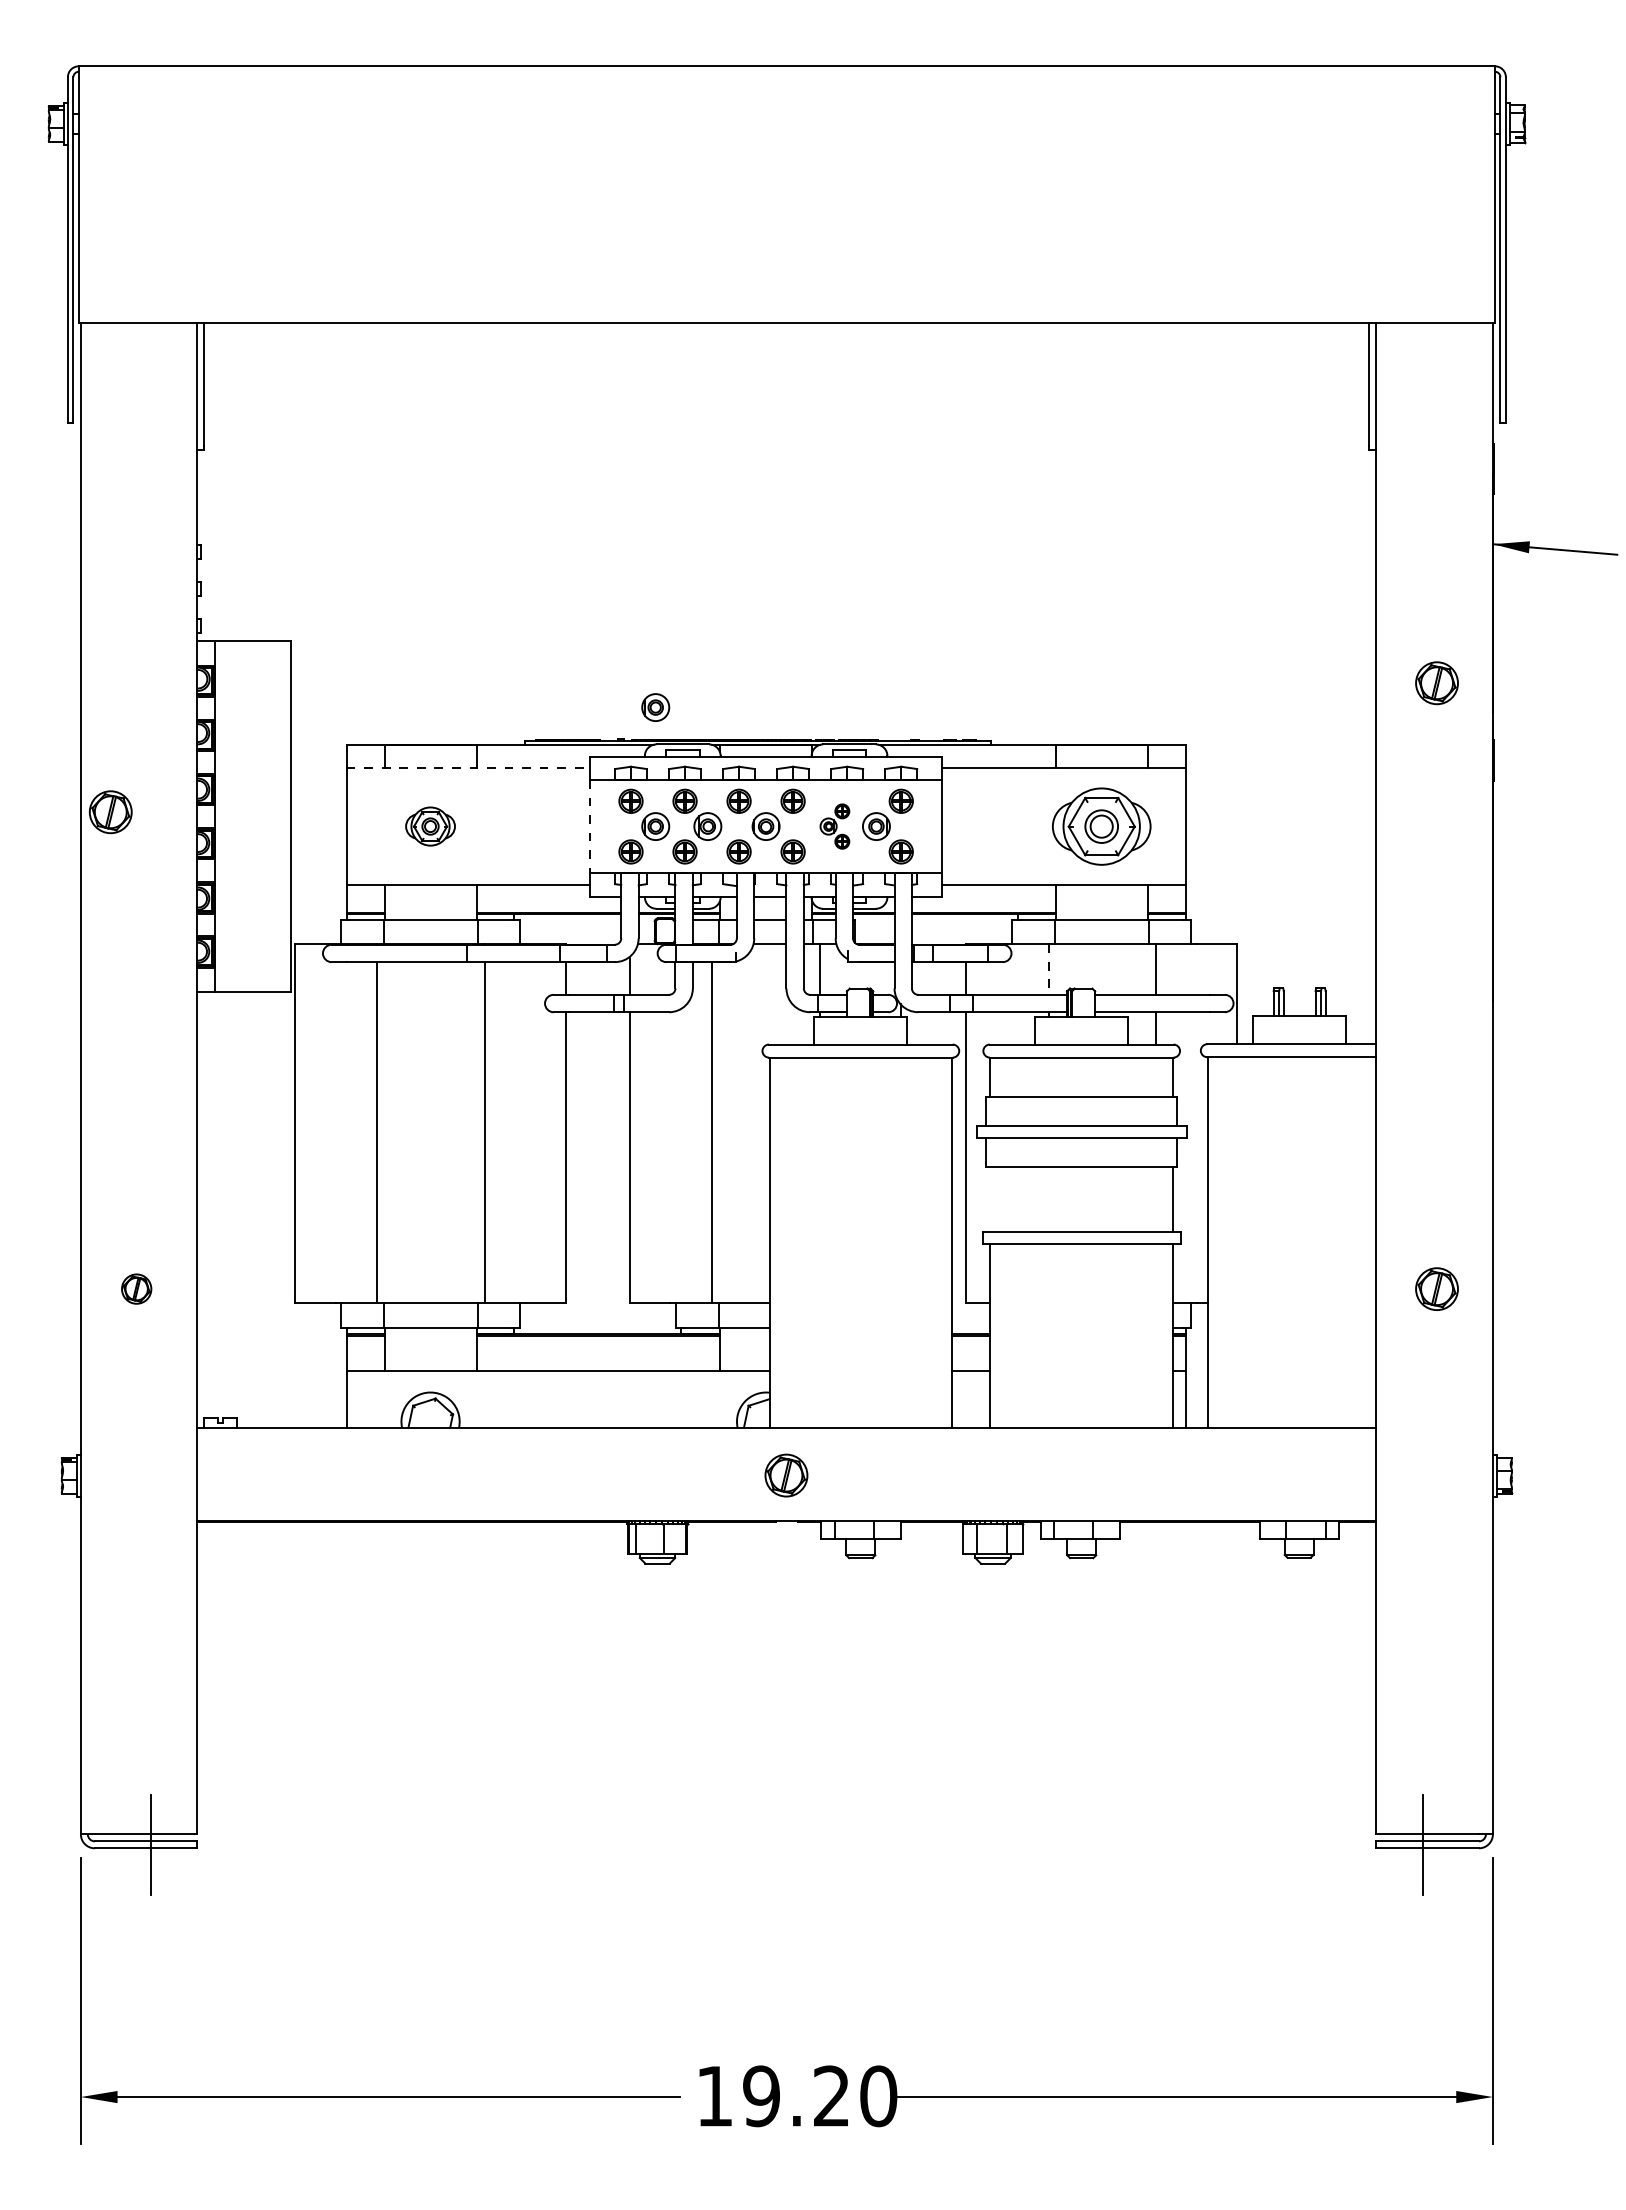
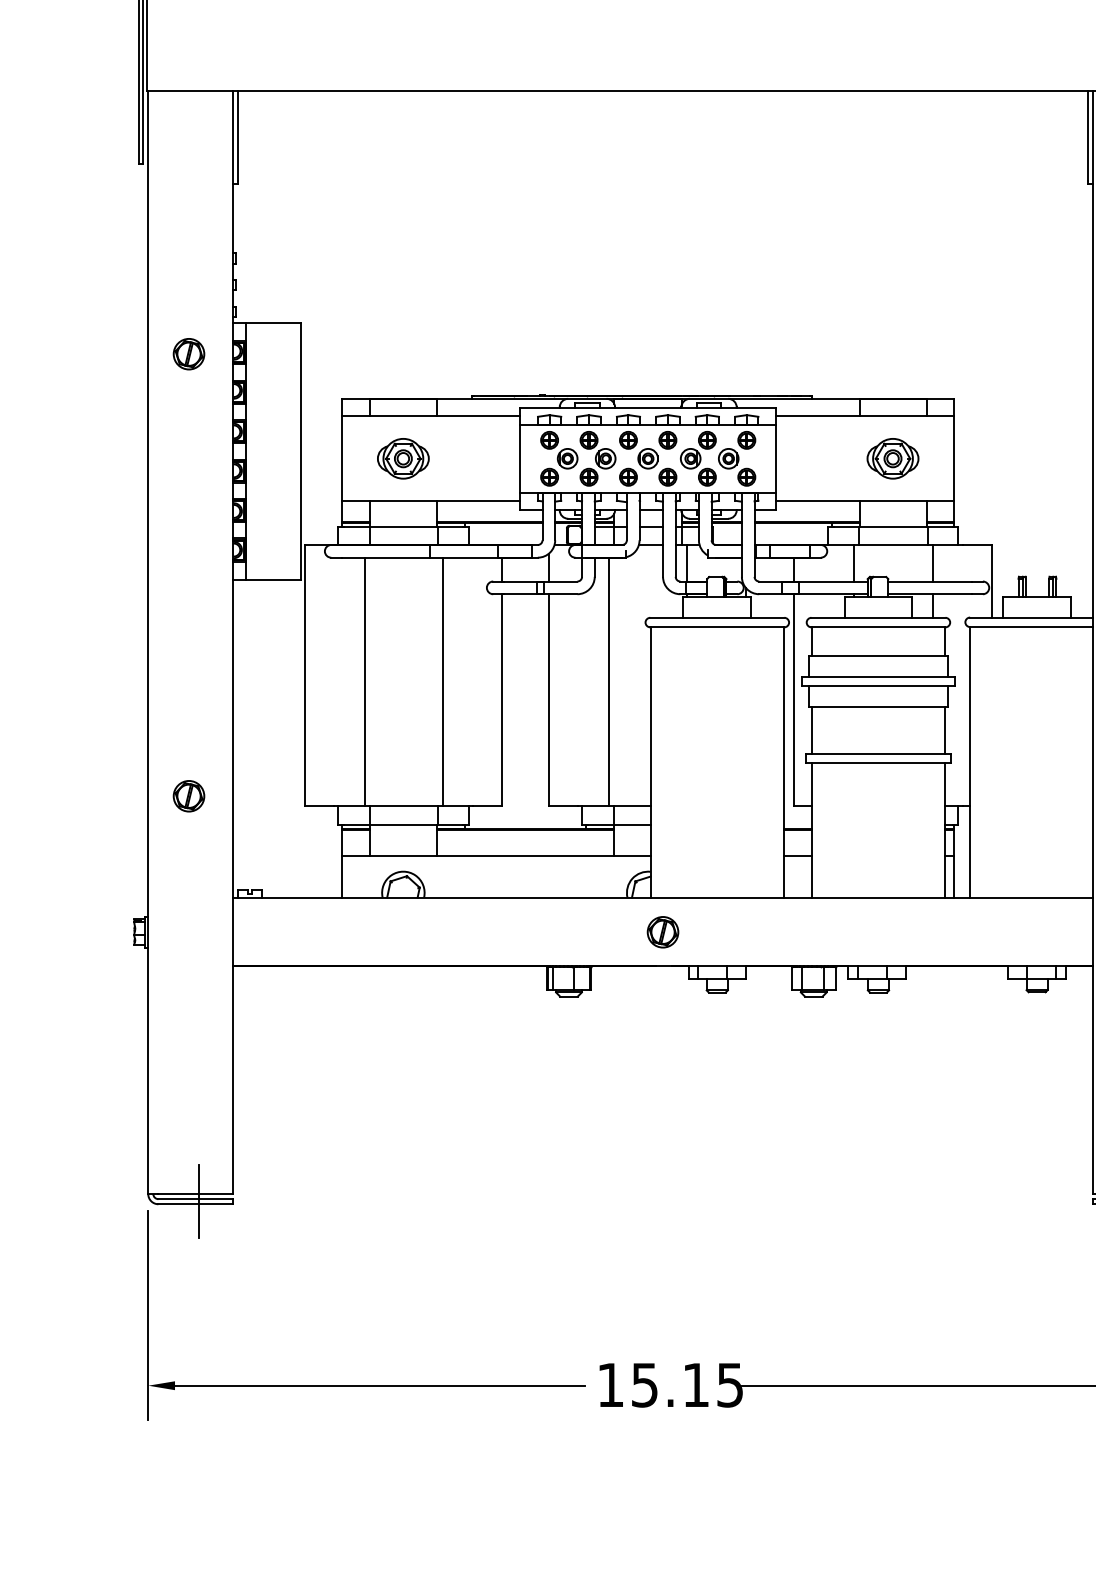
part: (655, 707) -> (567, 371), removed
line: (468, 768) -> (431, 416), dashed -> solid
part: (110, 812) -> (188, 354), moved
part: (430, 826) -> (403, 458), size x1.43
line: (590, 826) -> (520, 458), dashed -> solid
part: (834, 826) -> (698, 458), size x1.67
part: (1101, 826) -> (892, 458), size x0.71
line: (1048, 970) -> (854, 563), dashed -> solid
line: (990, 1198) -> (811, 730), added
part: (136, 1288) -> (188, 795), size x1.43
text: (820, 2096) -> (687, 1385), 19.20 -> 15.15

